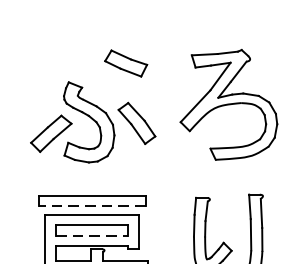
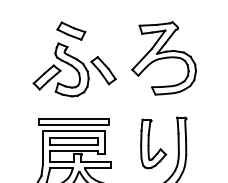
part: (126, 62) -> (71, 30), moved
line: (91, 206) -> (73, 125), dashed -> solid
line: (91, 235) -> (73, 144), dashed -> solid

